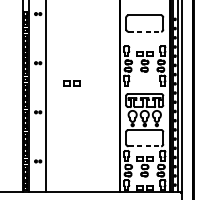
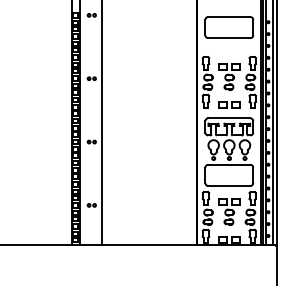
line: (144, 32) -> (229, 38), dashed -> solid
part: (72, 83) -> (229, 104), moved
line: (144, 145) -> (229, 185), dashed -> solid

